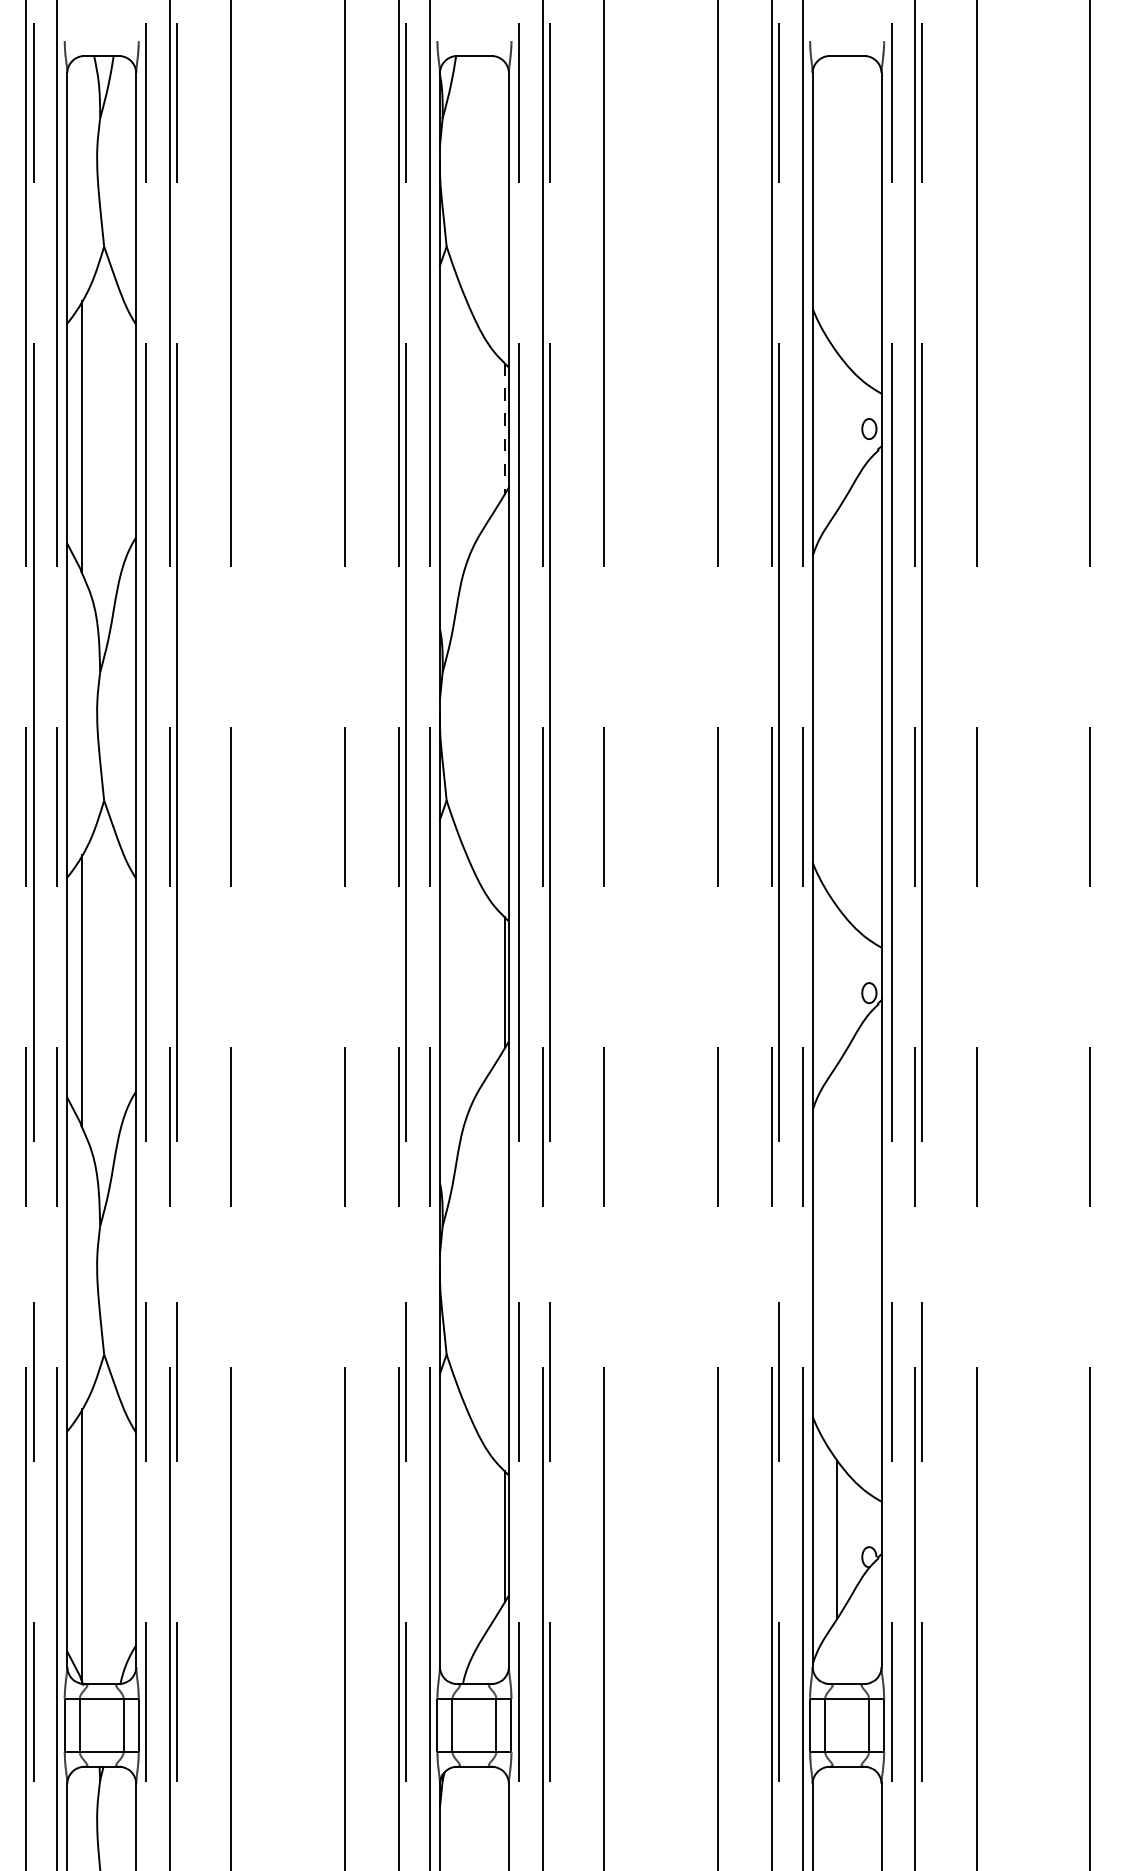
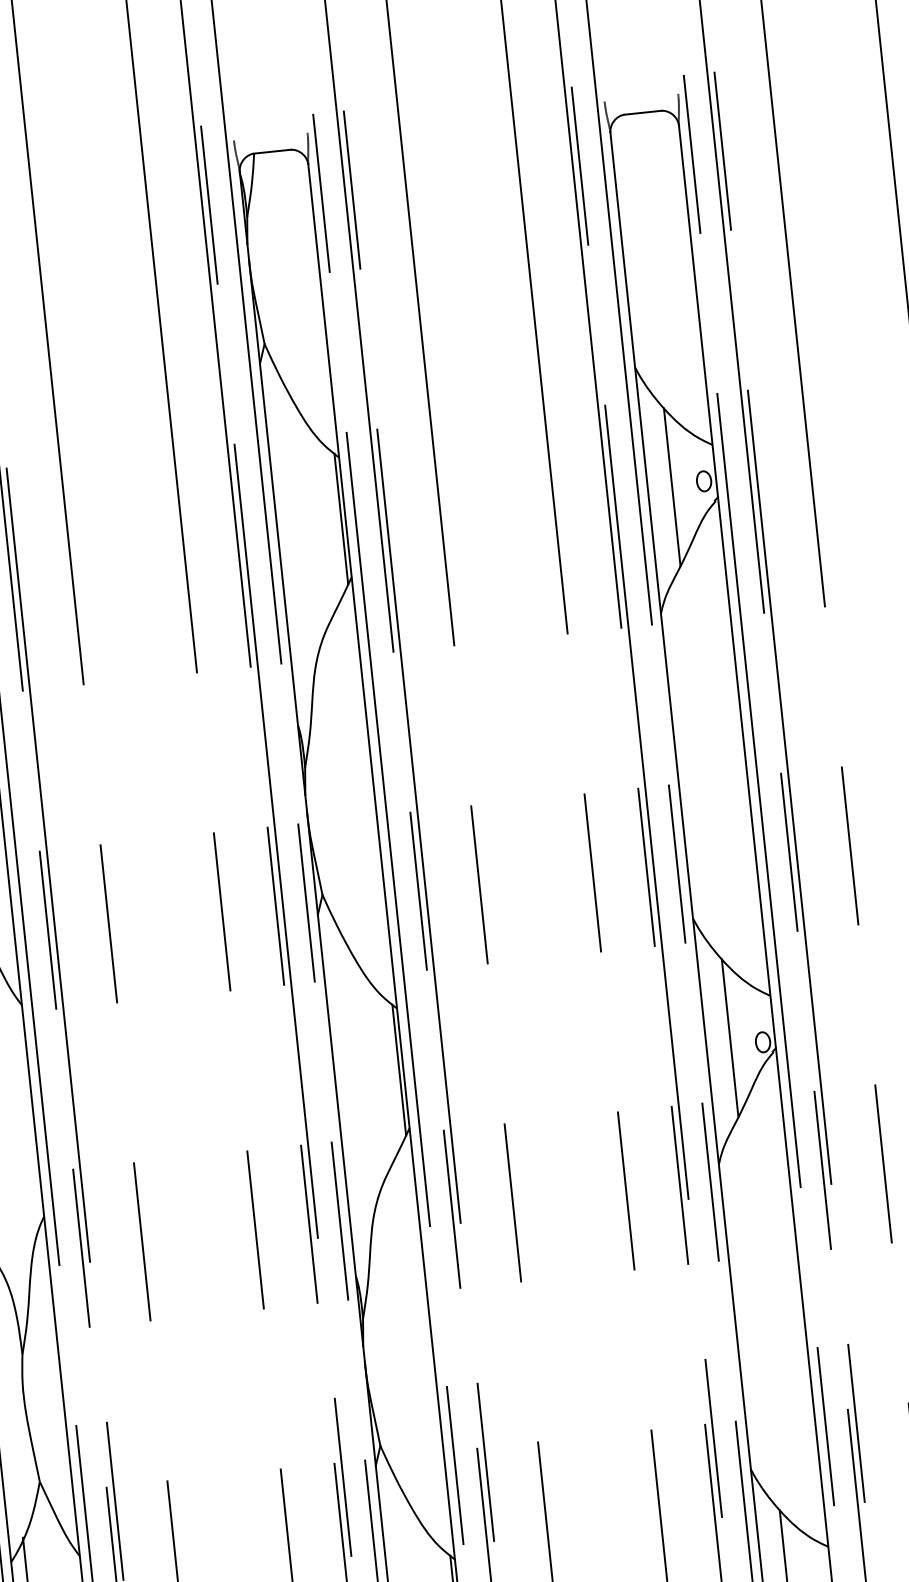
line: (504, 428) -> (341, 518), dashed -> solid
line: (837, 431) -> (672, 487), added
line: (837, 985) -> (730, 1038), added

